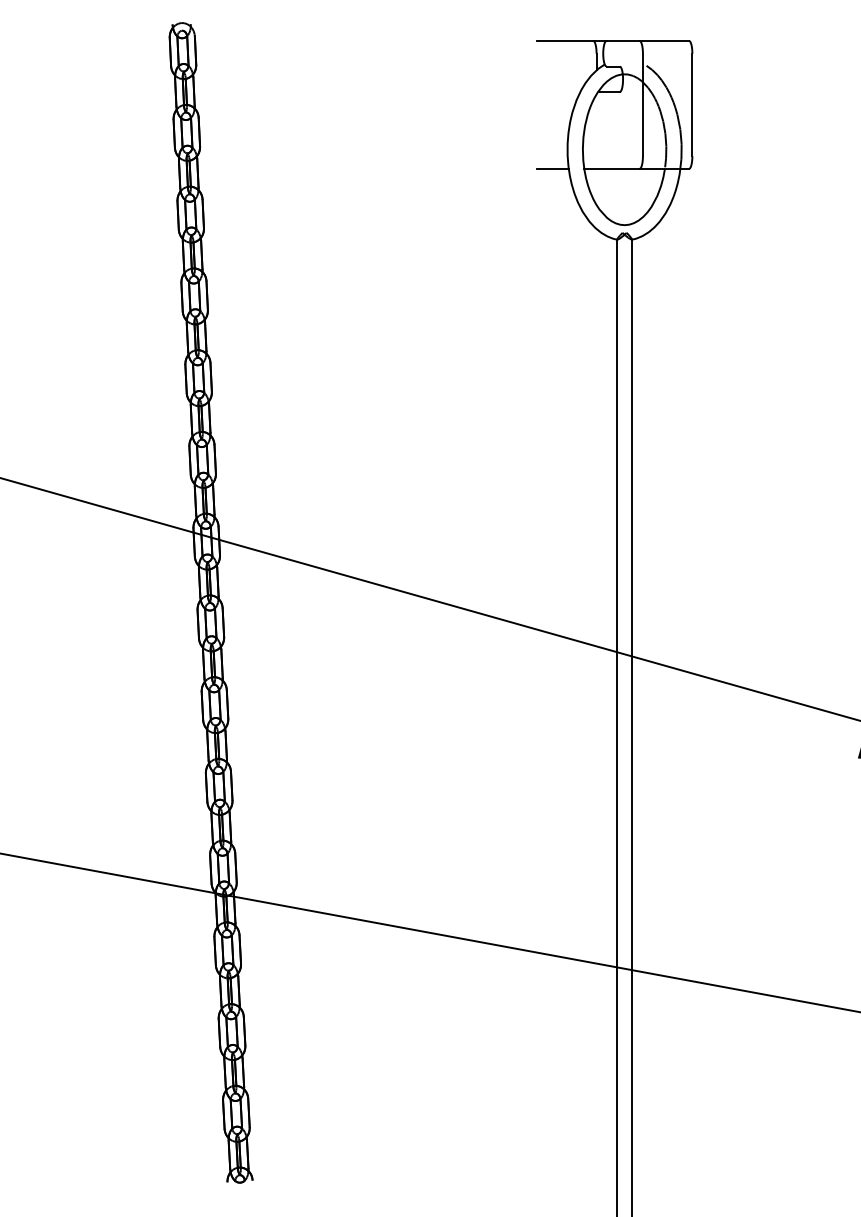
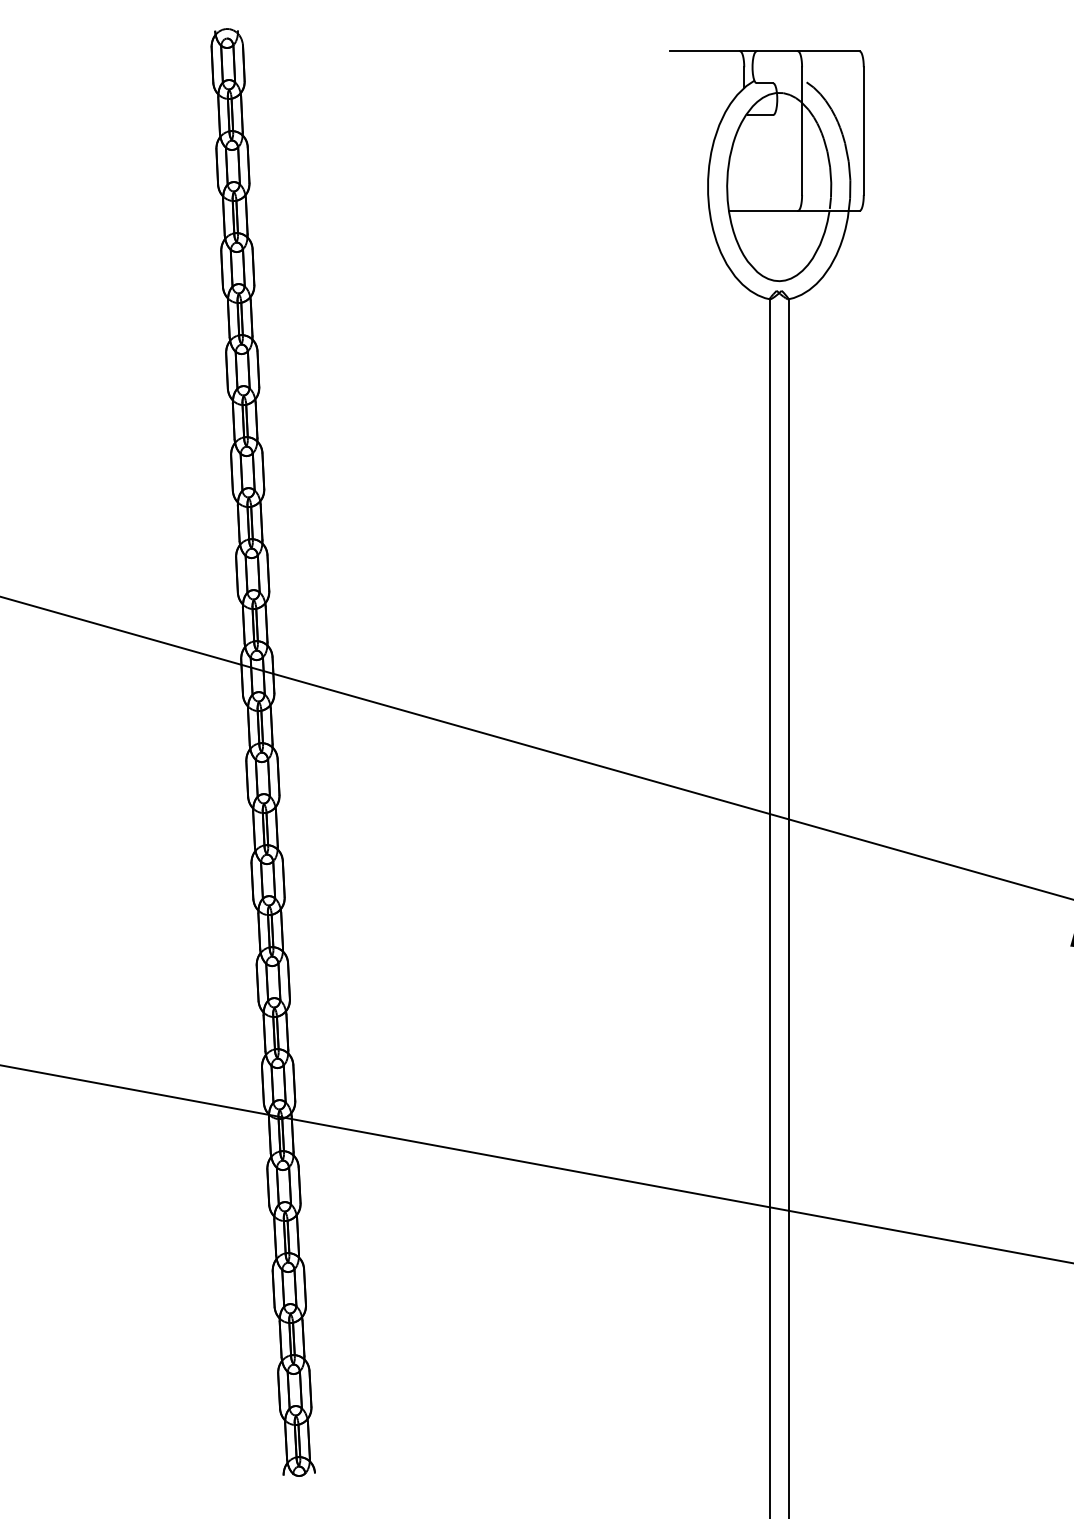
line: (552, 168) -> (689, 210), removed

